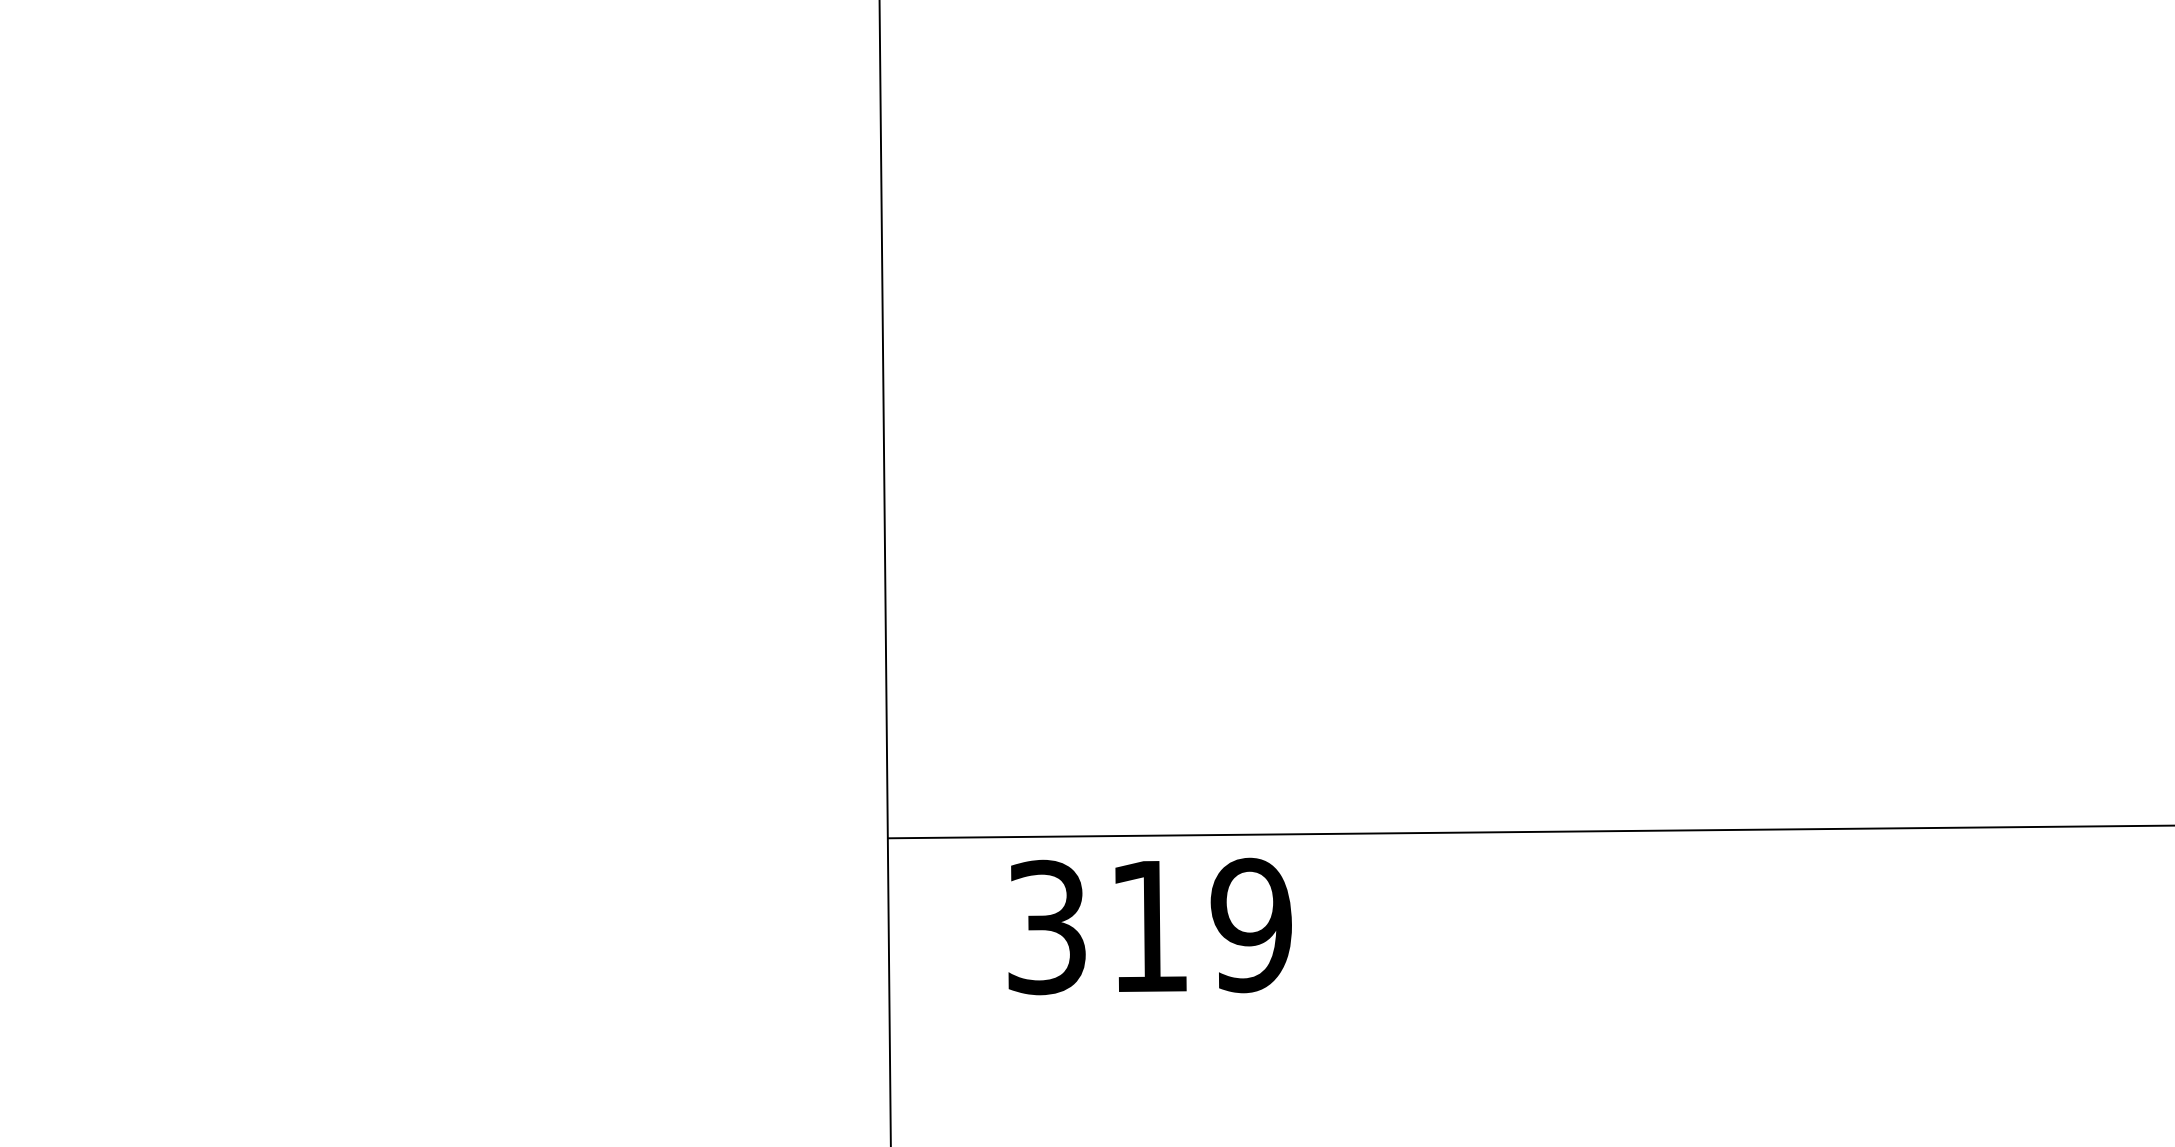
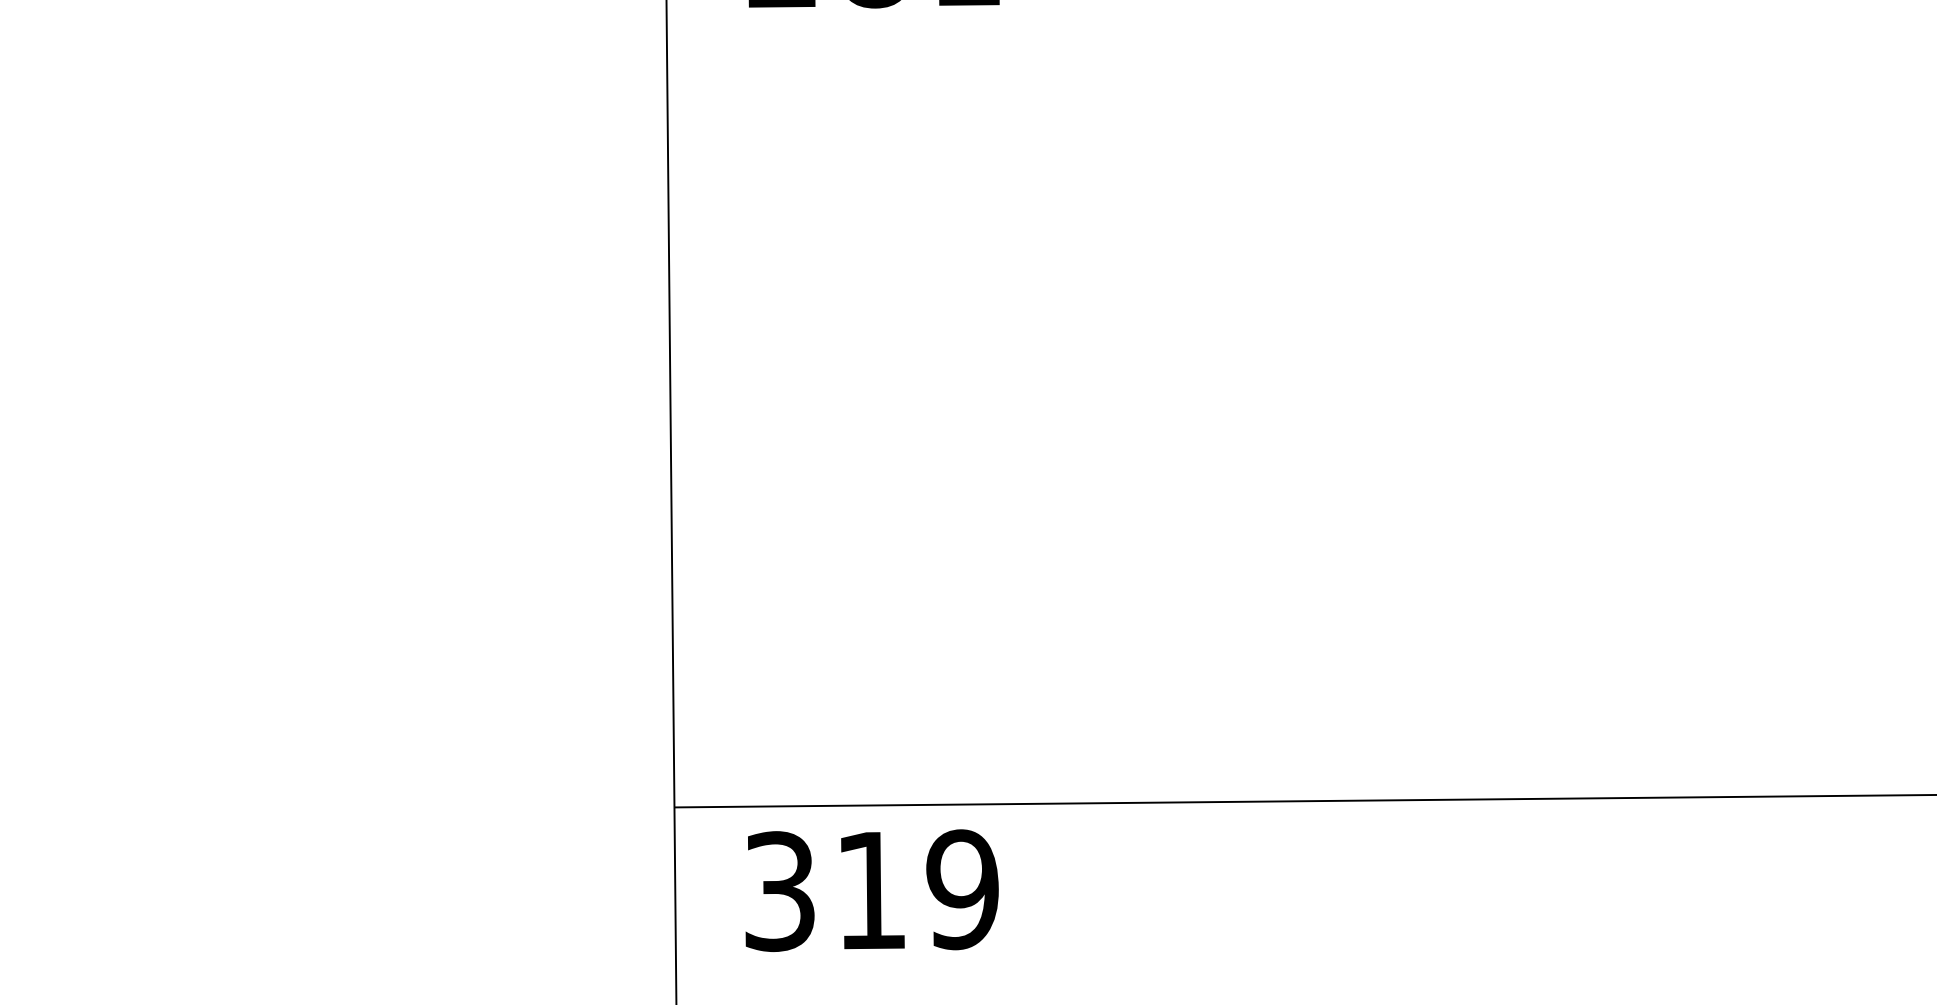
text: (1149, 926) -> (871, 890), moved

